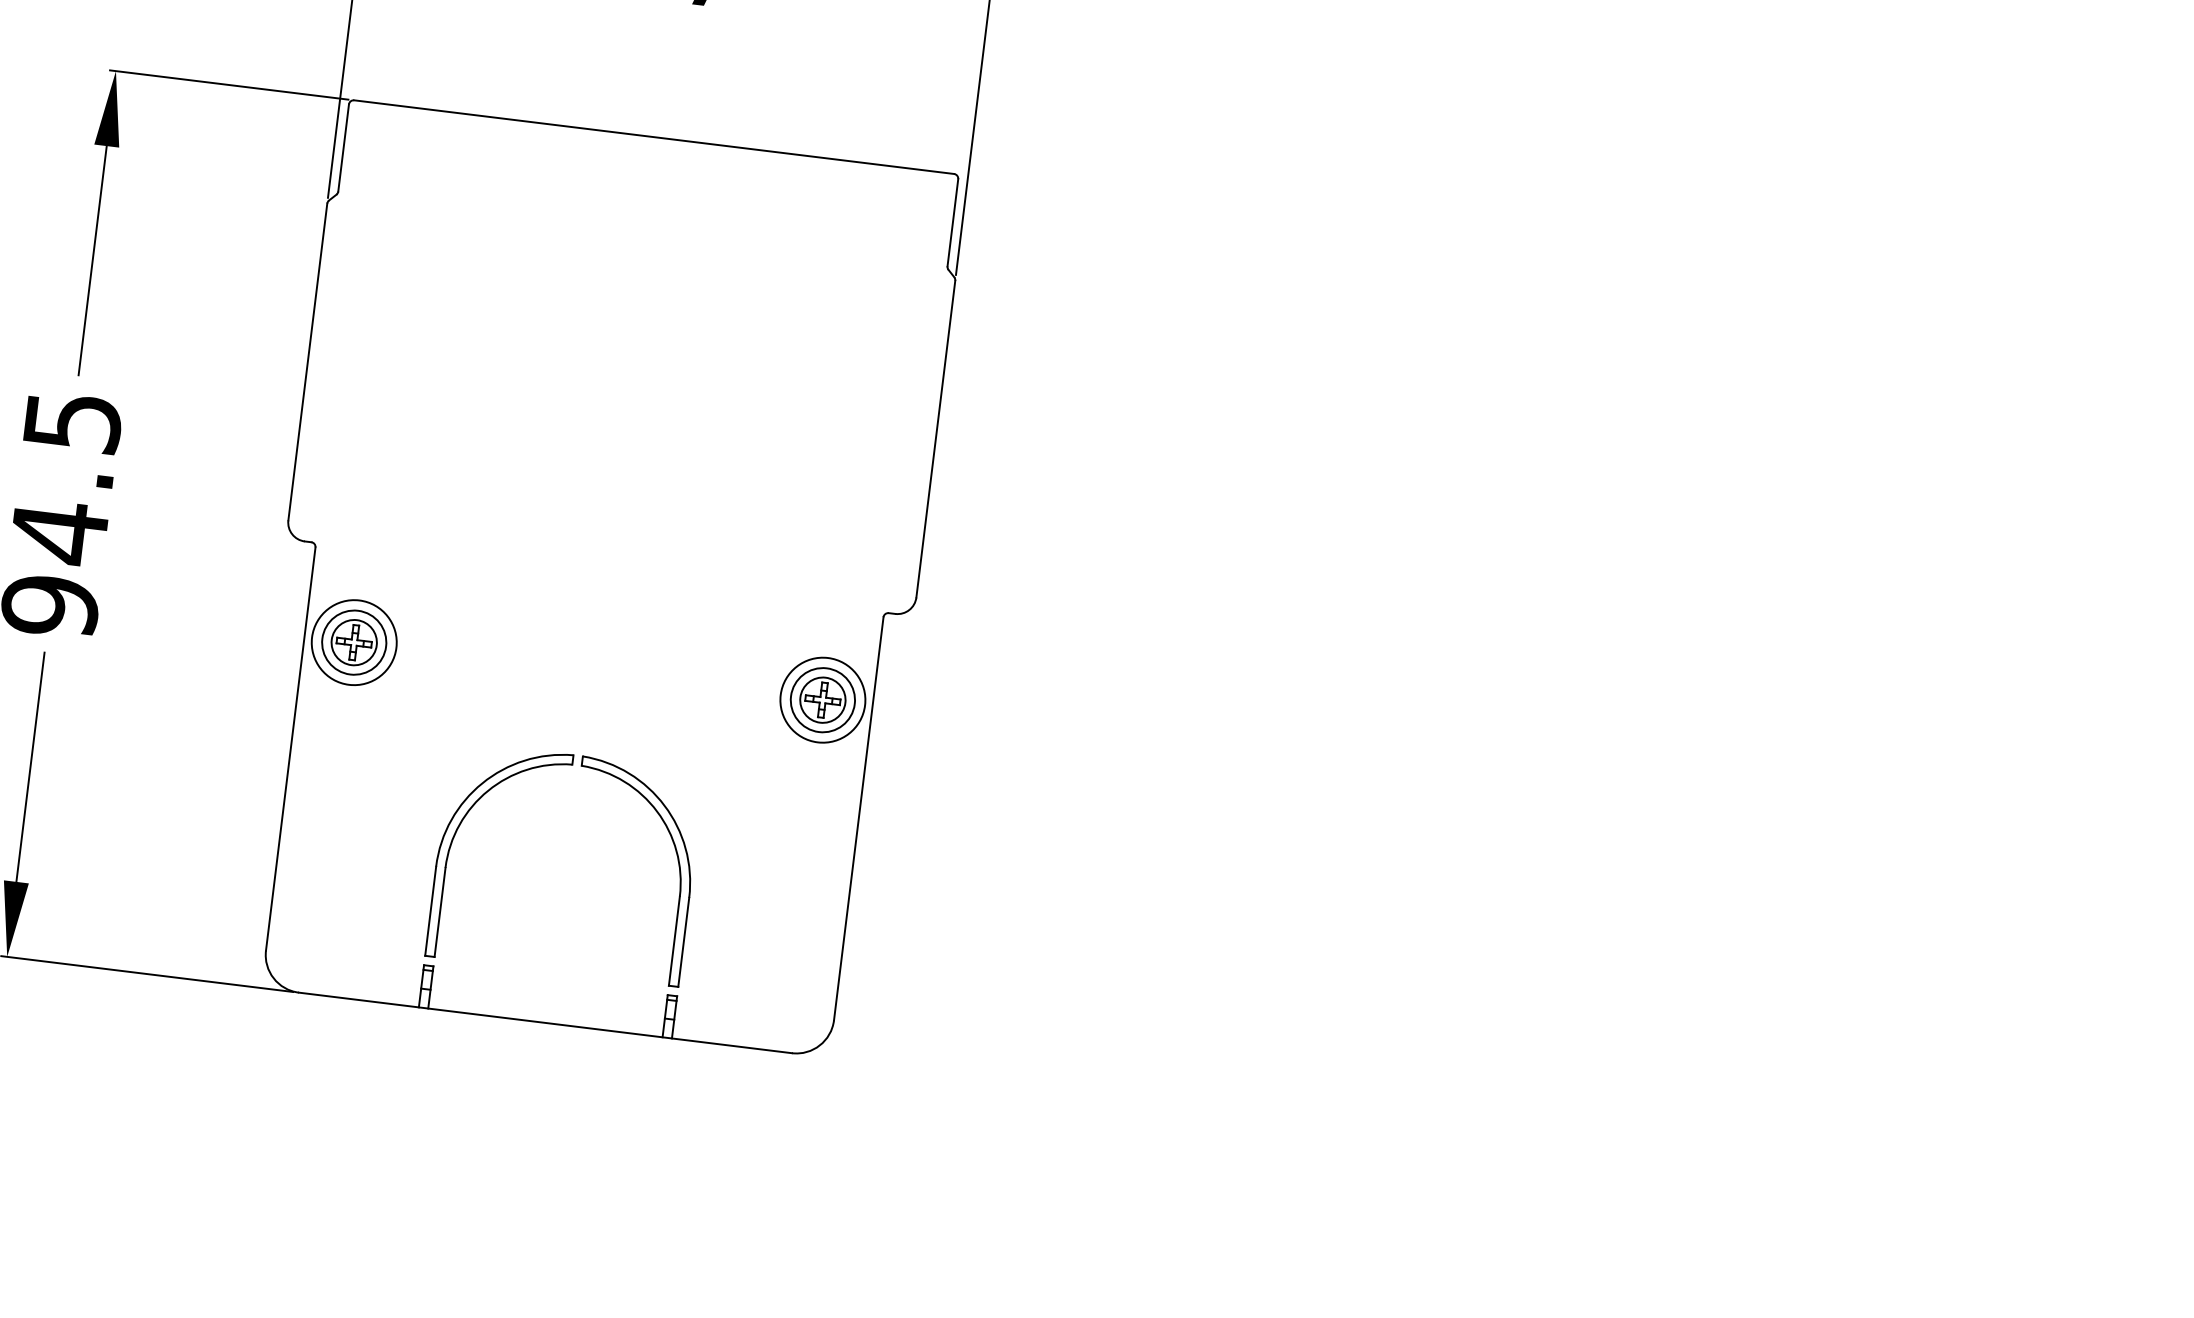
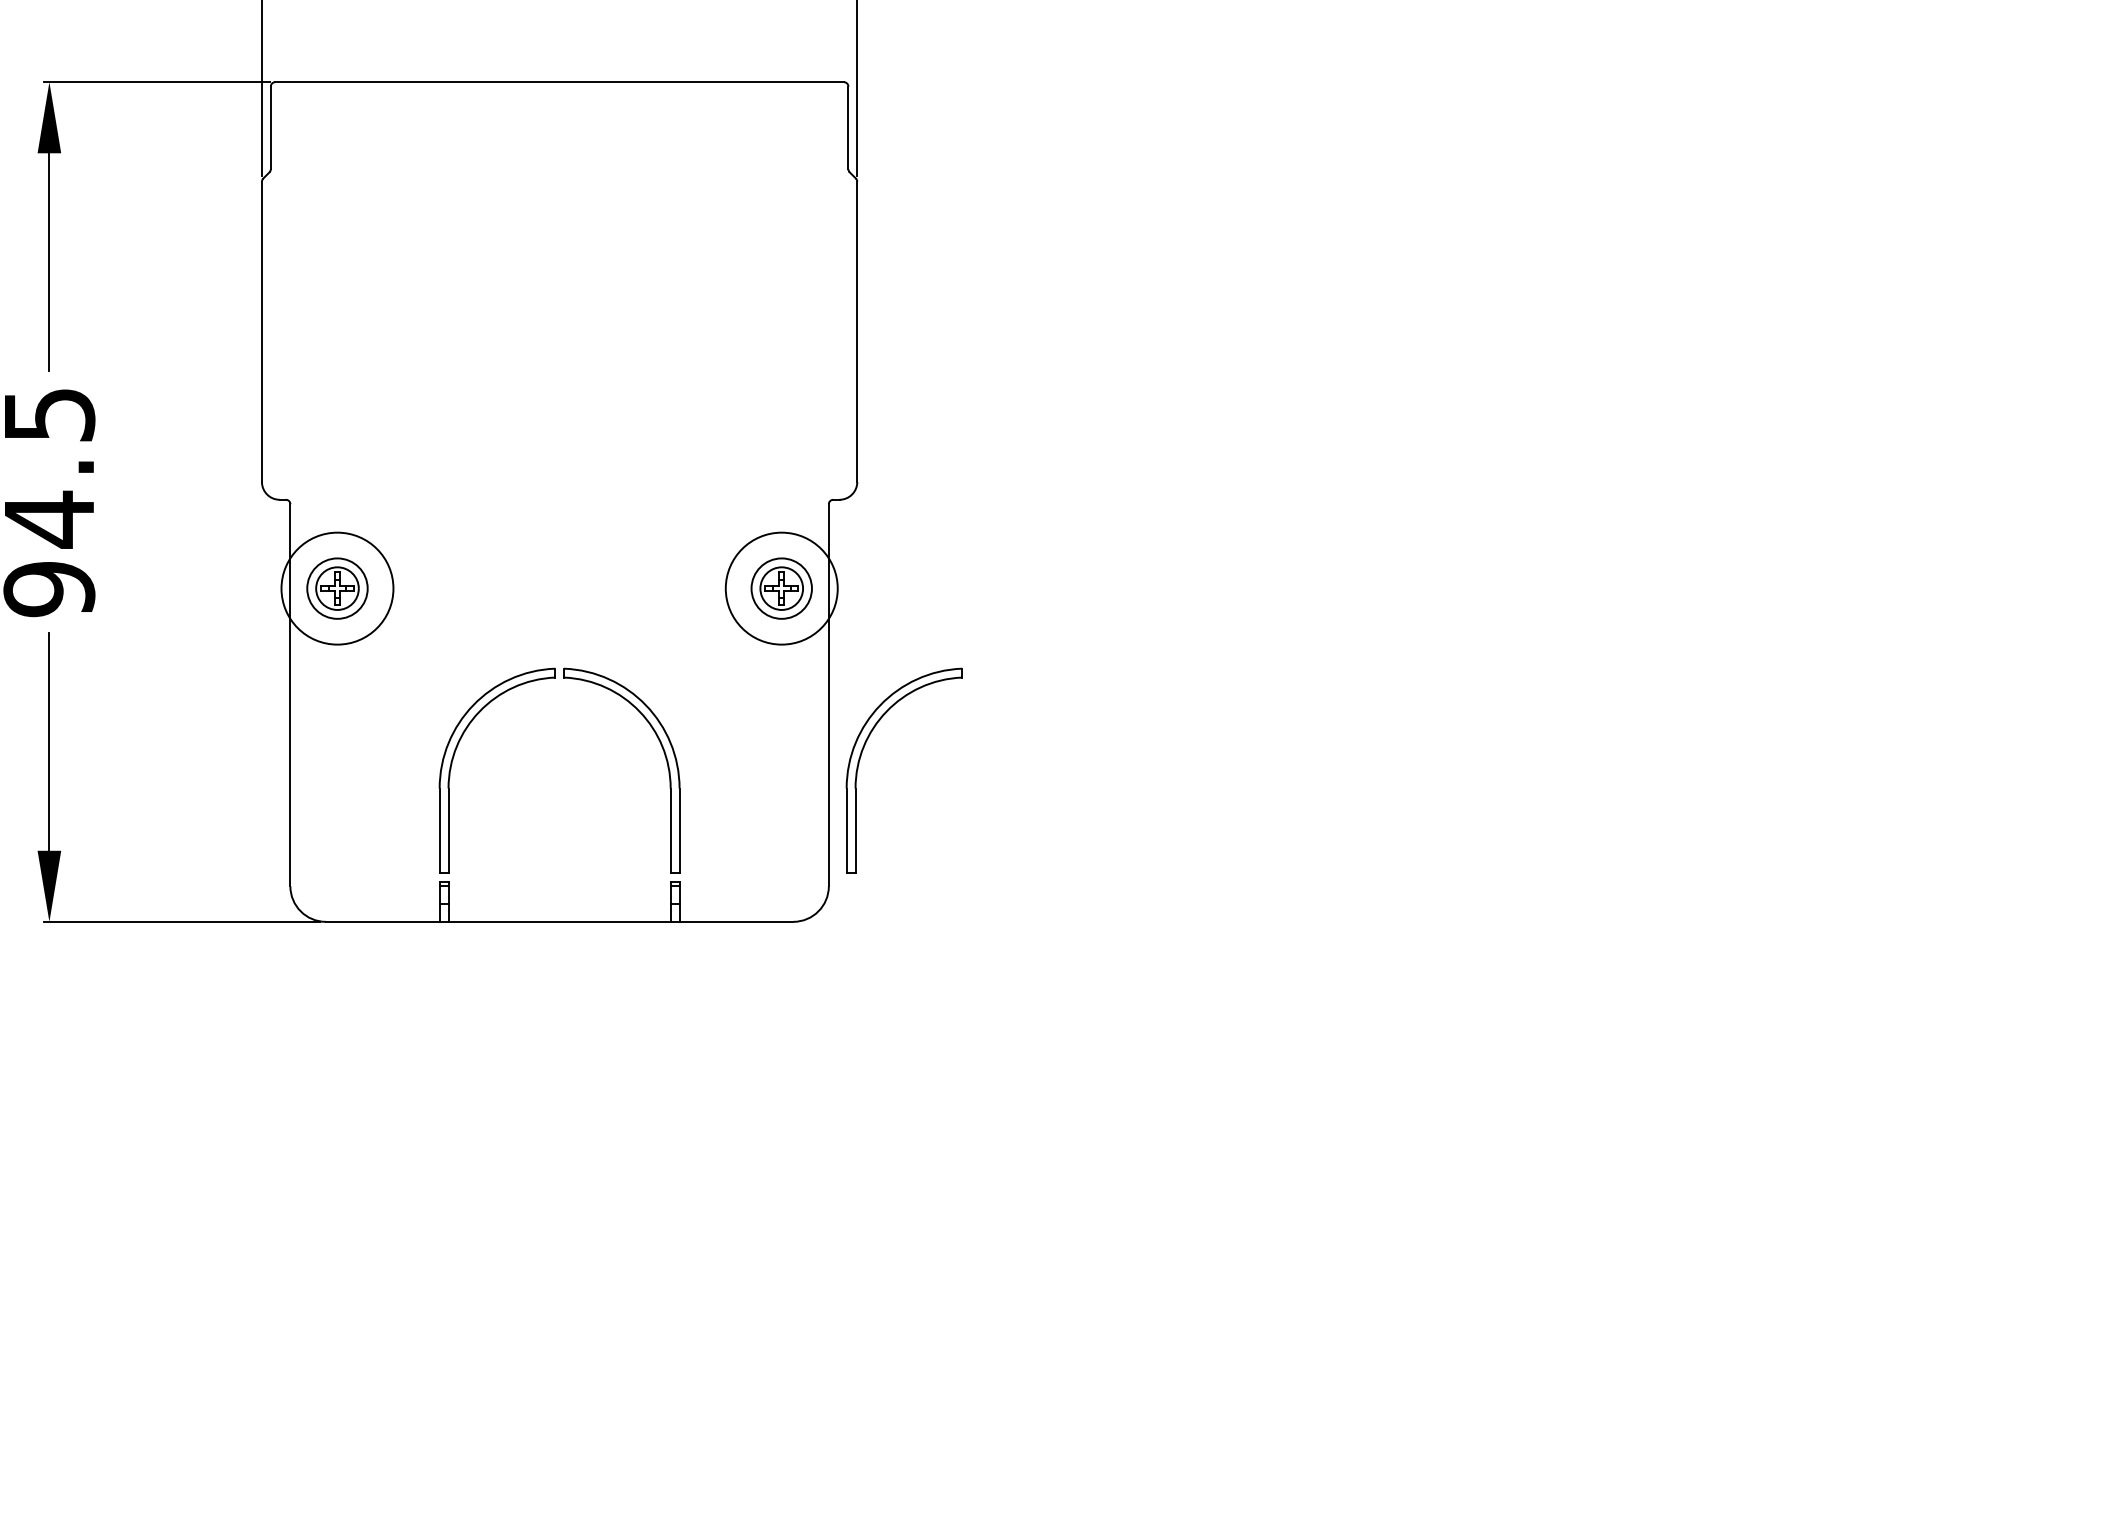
circle: (354, 642) -> (337, 588), size x1.4
circle: (822, 700) -> (781, 588), size x1.4
part: (883, 891) -> (860, 760), added

